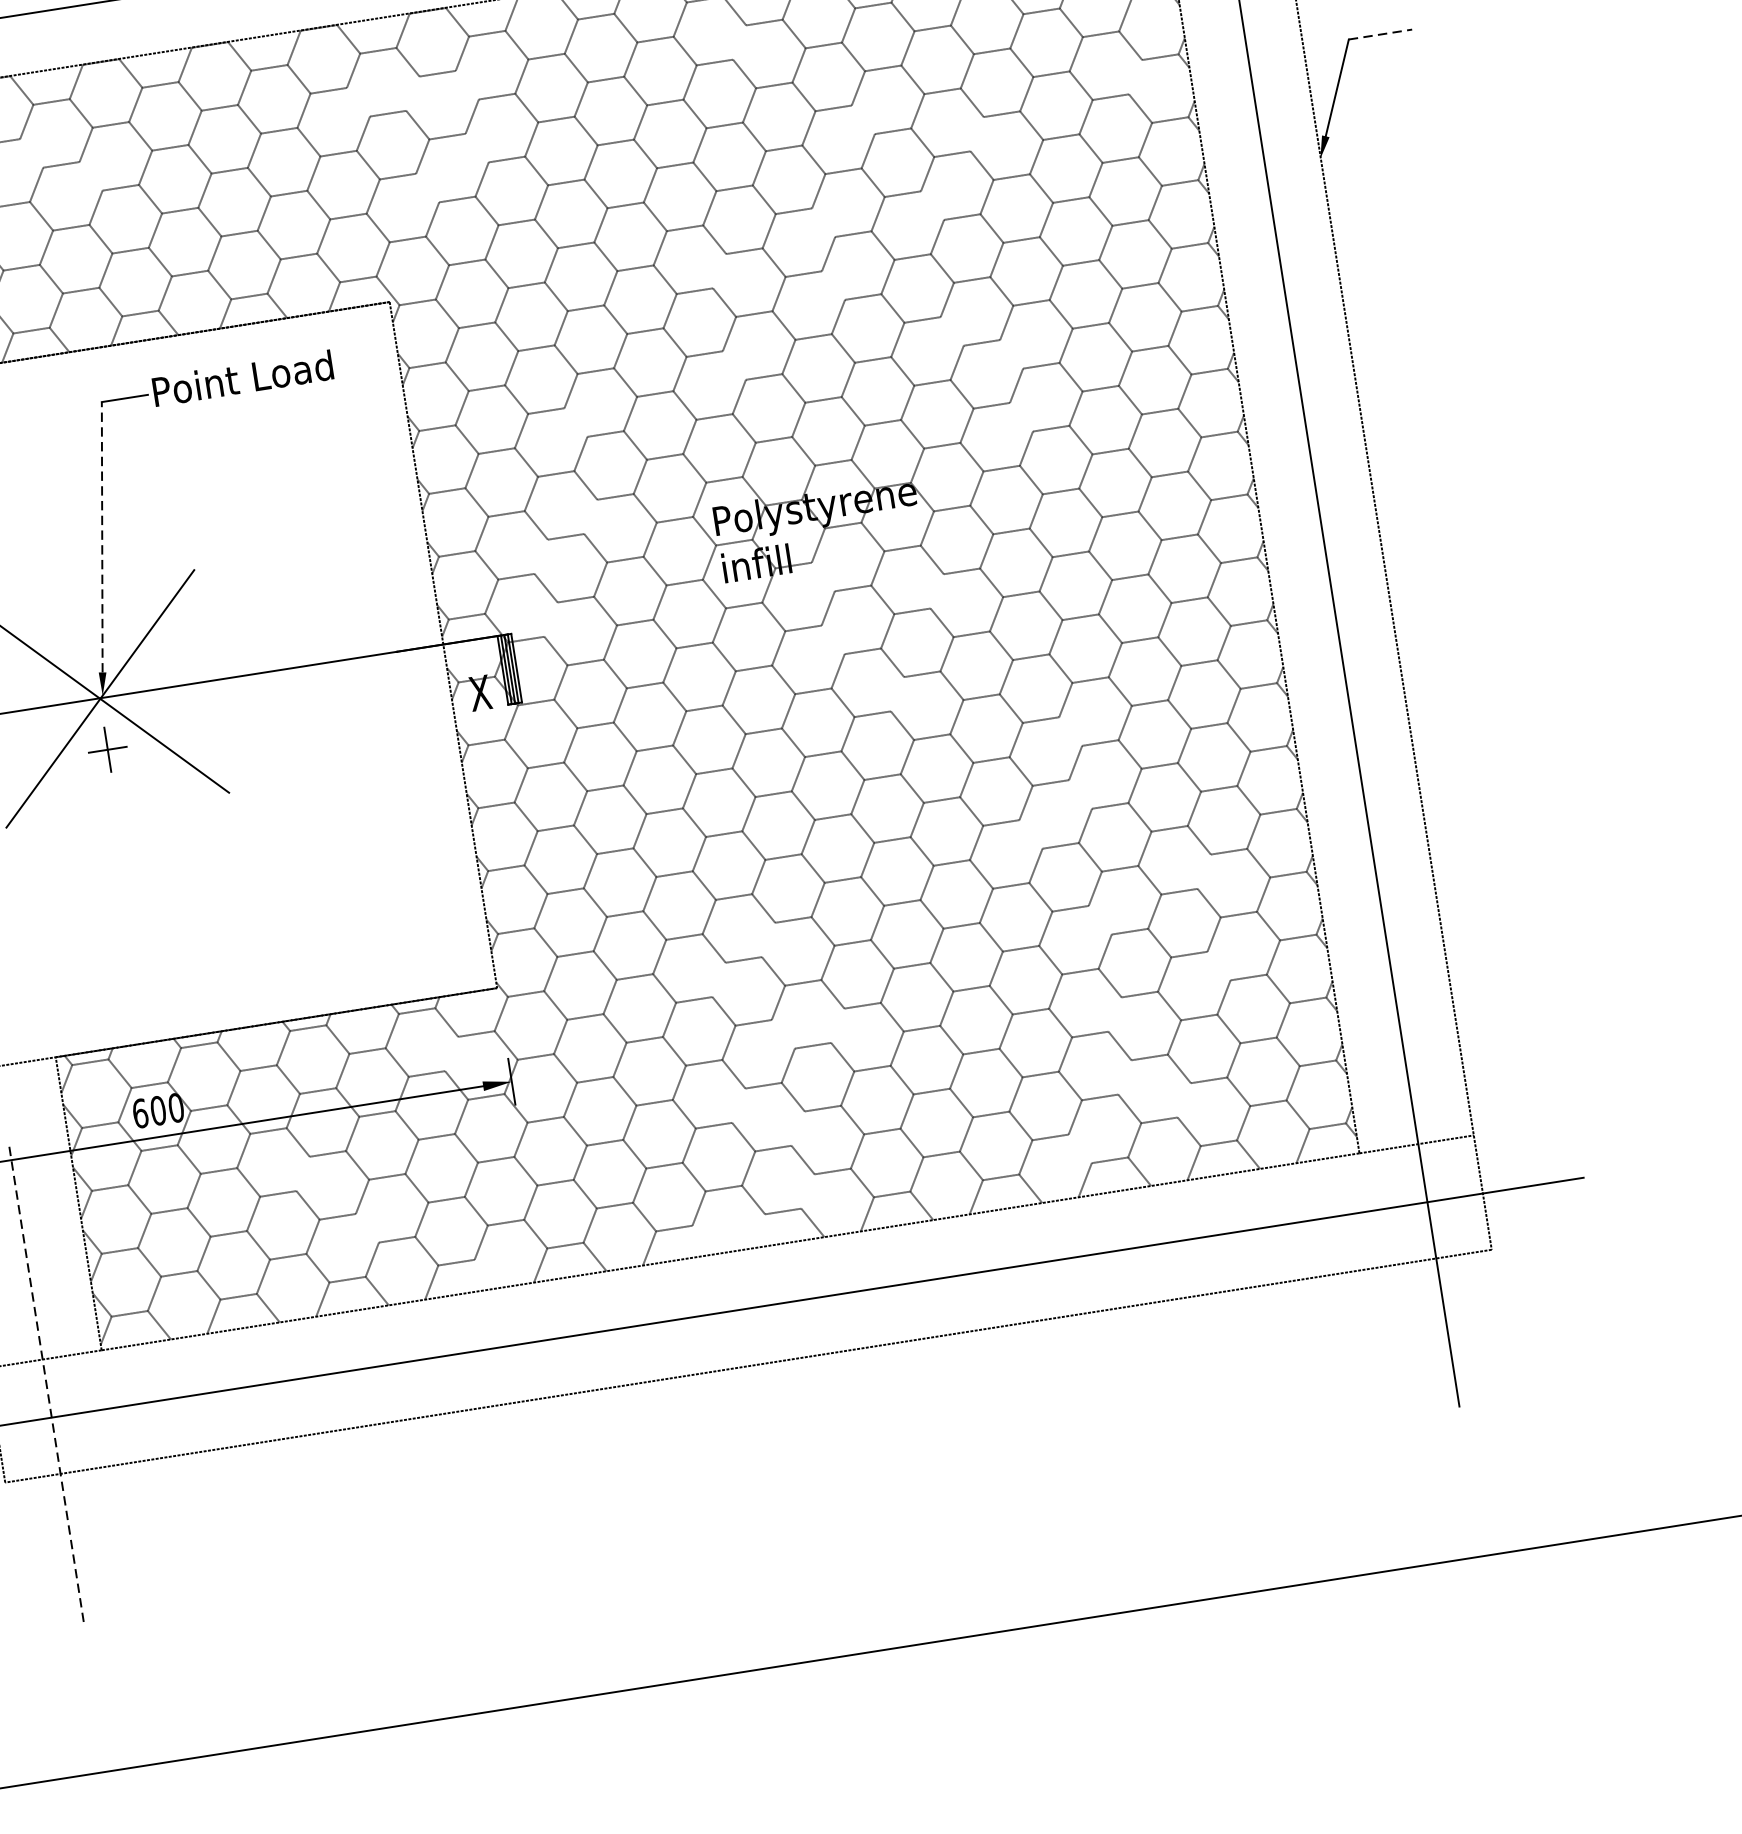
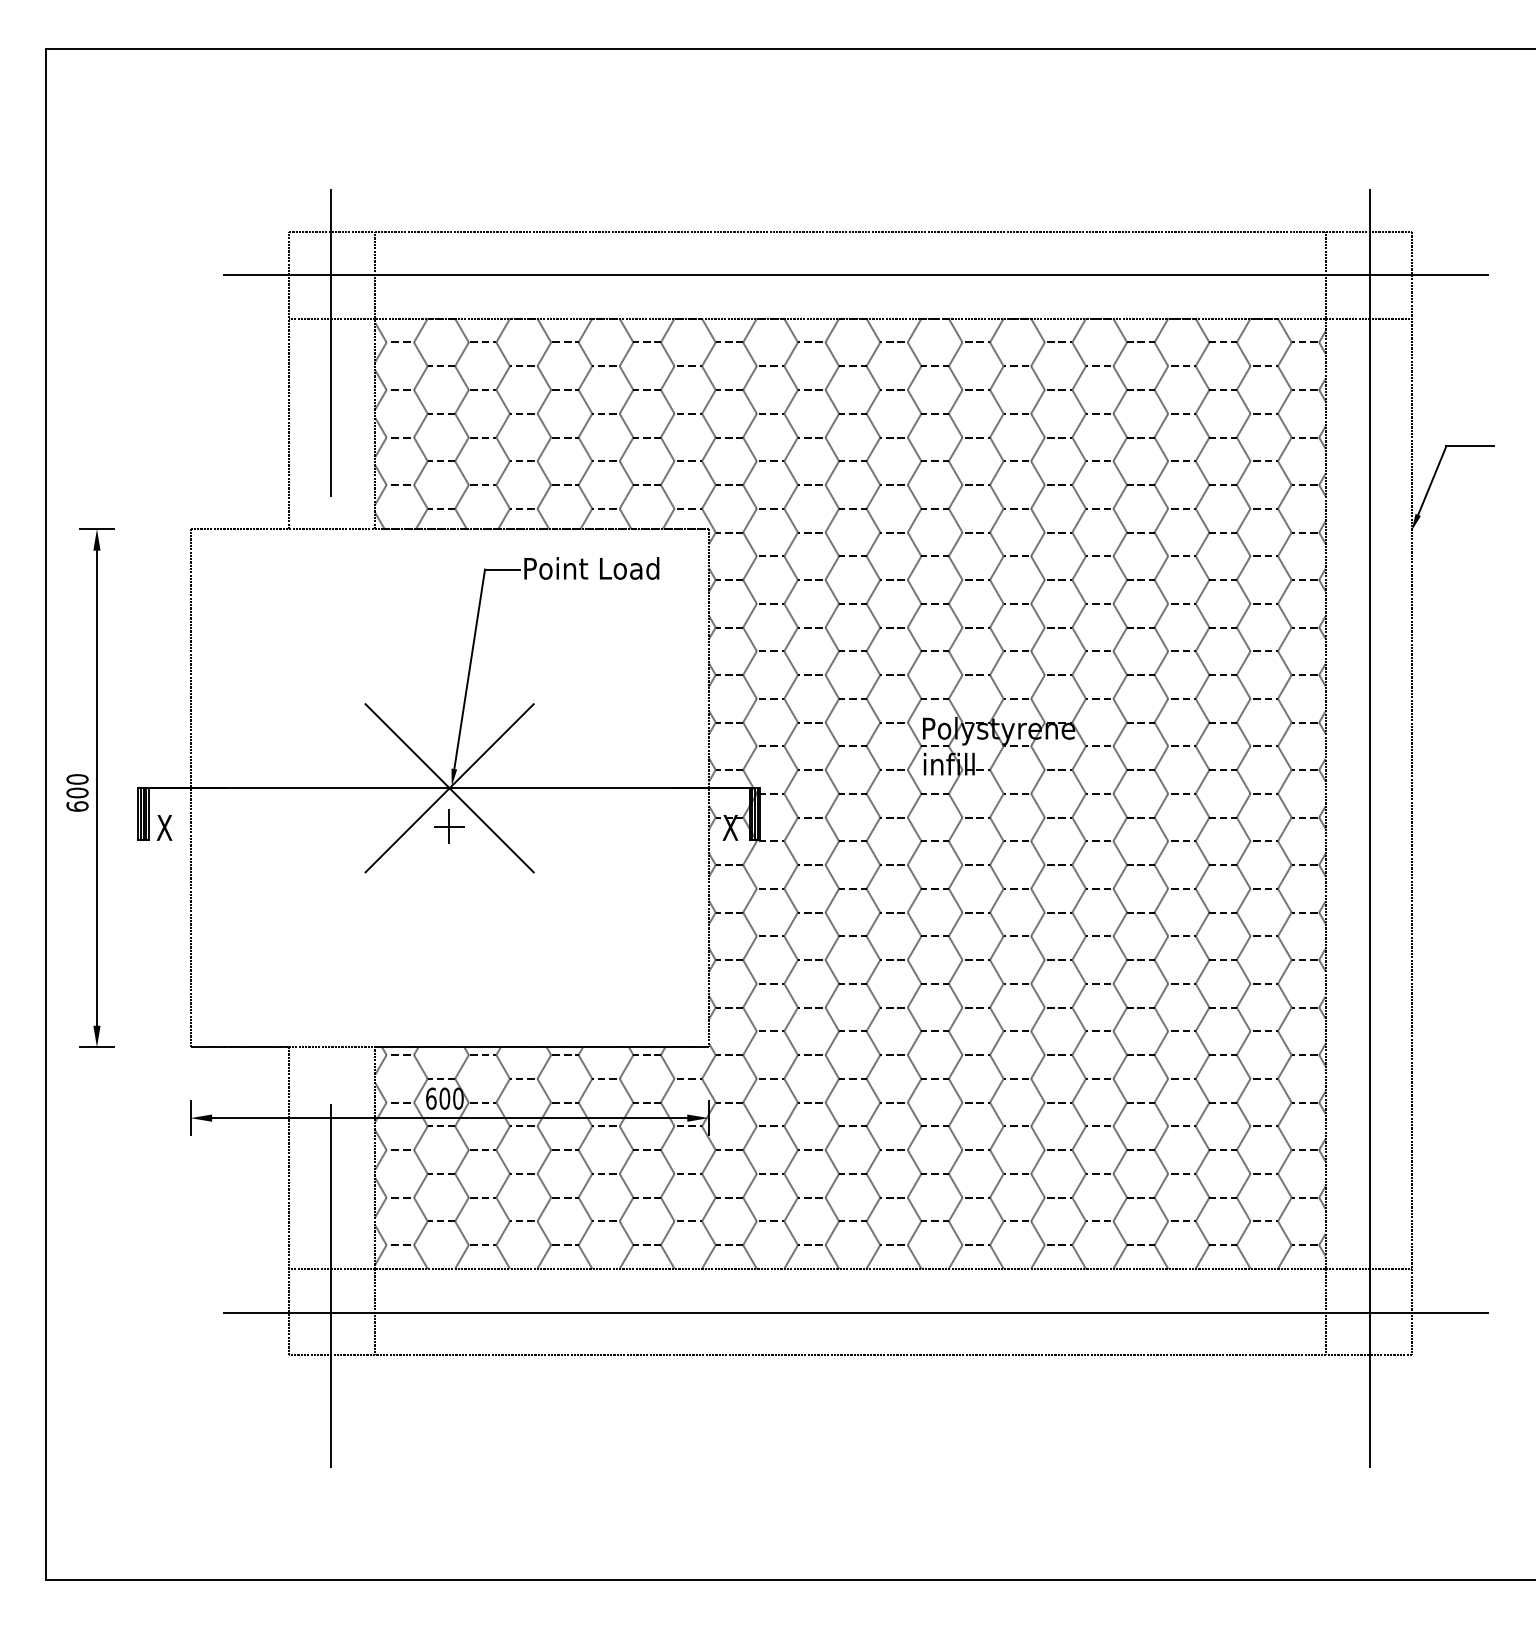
line: (1380, 34) -> (1470, 446), dashed -> solid
line: (739, 43) -> (996, 378), added
line: (1135, 77) -> (1284, 449), added
line: (466, 85) -> (790, 378), added
line: (412, 94) -> (749, 378), added
line: (358, 102) -> (708, 378), added
line: (863, 119) -> (1079, 449), added
line: (977, 134) -> (1161, 473), added
line: (476, 148) -> (790, 425), added
line: (31, 154) -> (461, 378), added
line: (90, 175) -> (502, 401), added
line: (427, 188) -> (749, 449), added
line: (932, 205) -> (1120, 520), added
line: (822, 222) -> (1037, 520), added
line: (719, 271) -> (955, 544), added
line: (832, 286) -> (1037, 568), added
line: (952, 331) -> (1120, 615), added
line: (1011, 354) -> (1161, 639), added
line: (734, 365) -> (955, 615), added
line: (1021, 416) -> (1161, 686), added
line: (576, 422) -> (832, 639), added
line: (591, 516) -> (832, 710), added
line: (102, 537) -> (469, 669), dashed -> solid
line: (540, 557) -> (790, 734), added
line: (822, 576) -> (996, 781), added
line: (937, 591) -> (1079, 805), added
line: (550, 619) -> (790, 781), added
line: (832, 640) -> (996, 829), added
line: (896, 693) -> (1037, 876), added
line: (1070, 731) -> (1161, 924), added
line: (1080, 793) -> (1161, 971), added
line: (1031, 834) -> (1120, 995), added
line: (1204, 872) -> (1243, 1043), added
line: (1100, 919) -> (1161, 1066), added
line: (768, 940) -> (914, 1043), added
line: (1218, 966) -> (1243, 1114), added
line: (719, 979) -> (873, 1066), added
line: (1115, 1014) -> (1161, 1138), added
line: (837, 1025) -> (955, 1114), added
line: (783, 1034) -> (914, 1114), added
line: (451, 1053) -> (667, 1090), added
line: (1124, 1077) -> (1161, 1185), added
line: (1184, 1100) -> (1202, 1209), added
line: (738, 1105) -> (873, 1161), added
line: (798, 1128) -> (914, 1185), added
line: (1080, 1149) -> (1120, 1233), added
line: (303, 1173) -> (544, 1161), added
line: (807, 1191) -> (914, 1233), added
line: (1368, 1209) -> (1325, 1311), added
line: (367, 1228) -> (585, 1209), added
line: (758, 1230) -> (873, 1256), added
line: (704, 1239) -> (832, 1256), added
line: (485, 1273) -> (667, 1256), added
line: (45, 1381) -> (330, 1285), dashed -> solid
line: (110, 1406) -> (375, 1311), added

